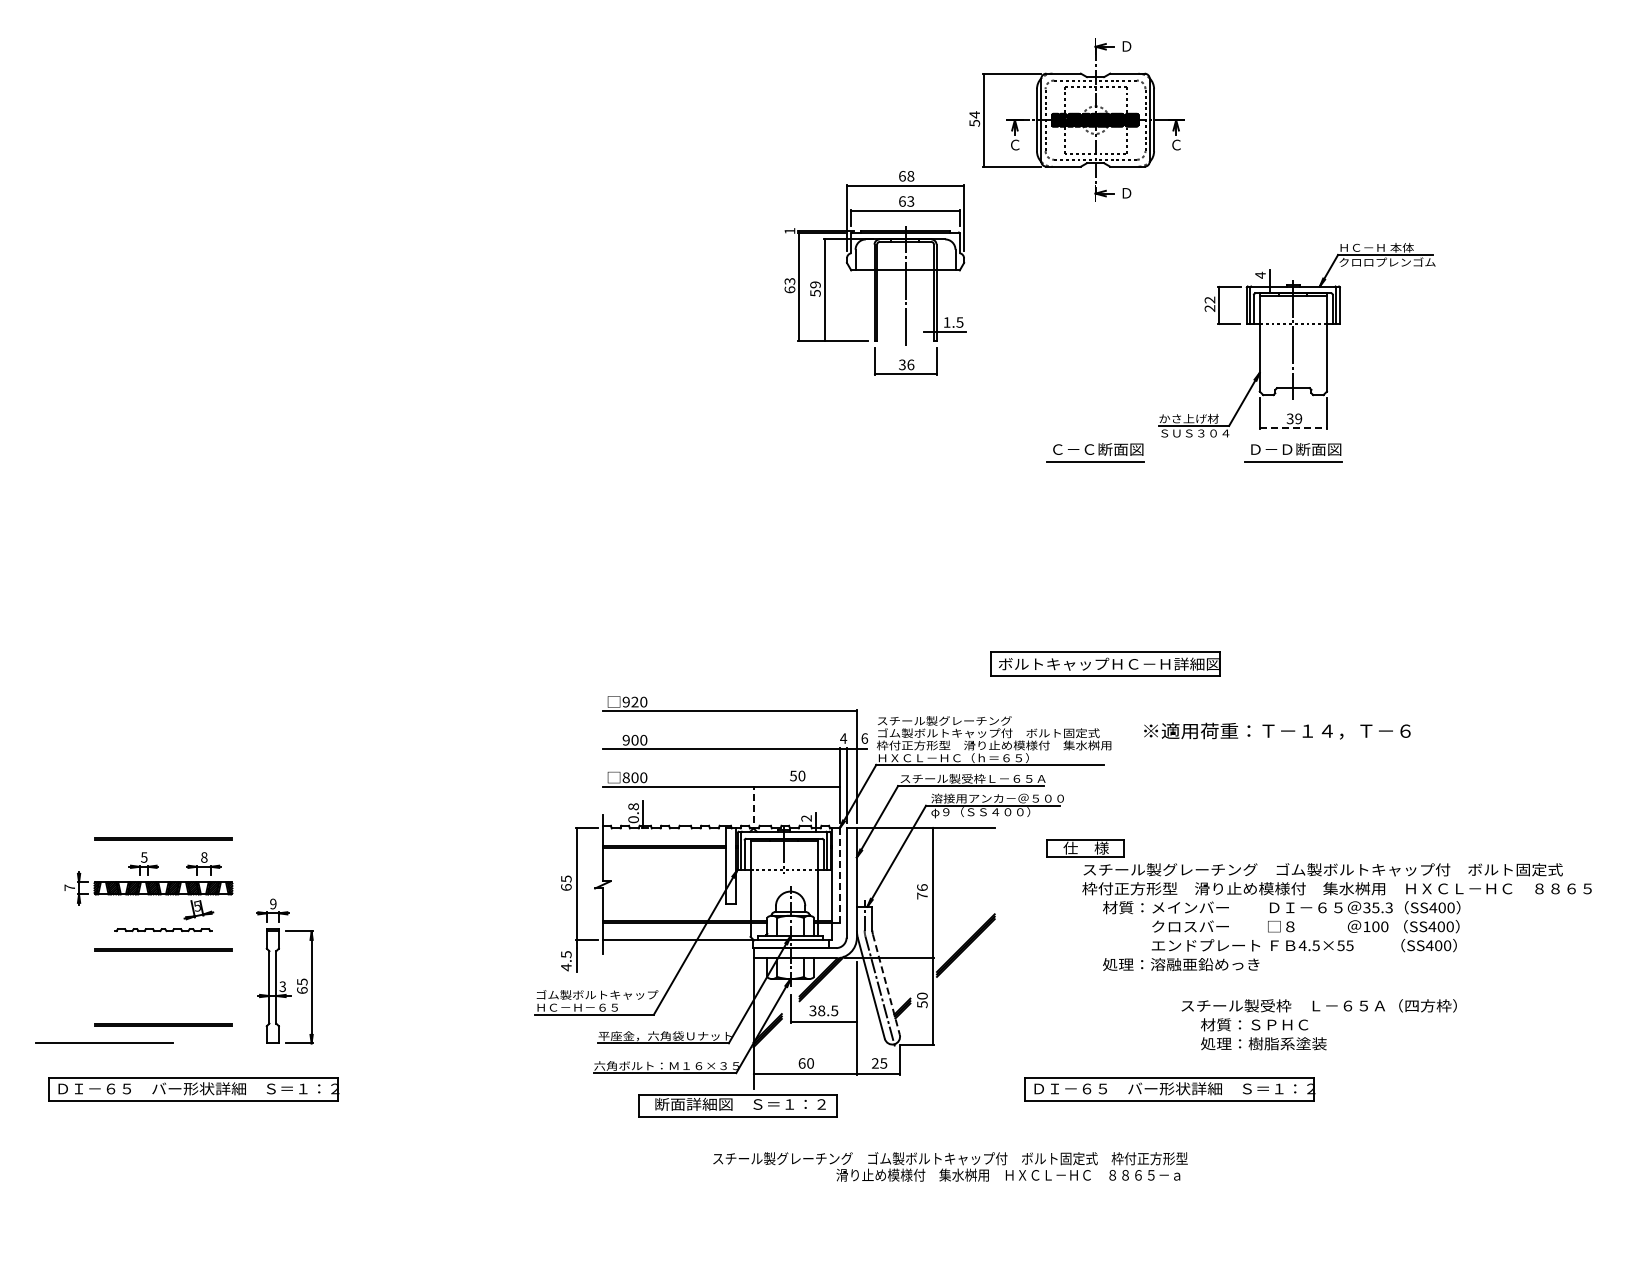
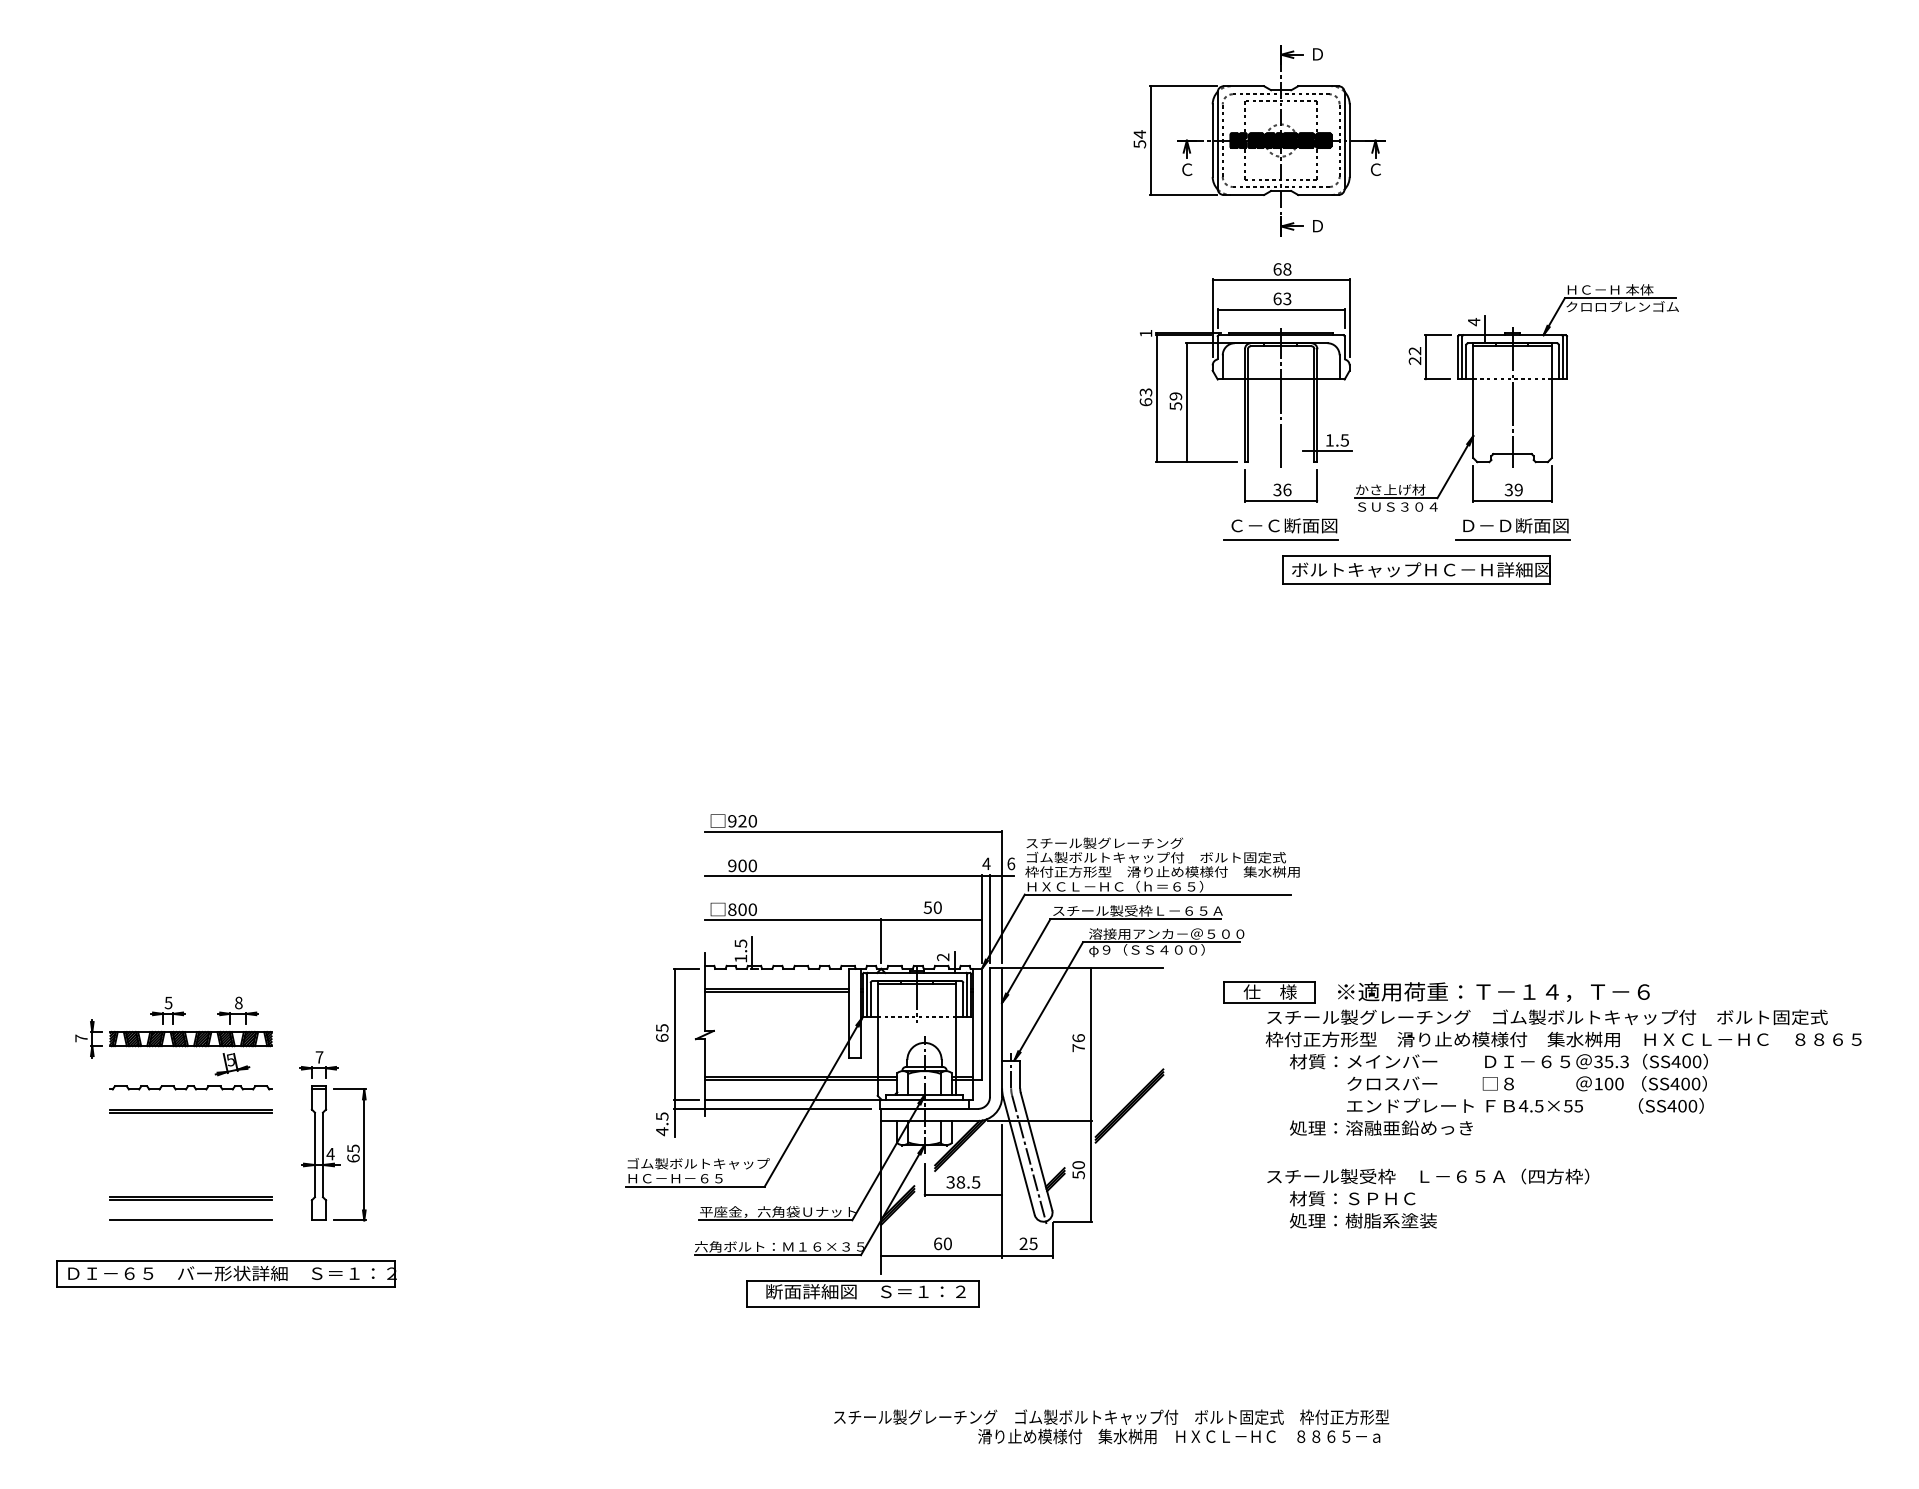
part: (875, 273) -> (1246, 383), moved
line: (1293, 428) -> (1512, 501), dashed -> solid
part: (1105, 663) -> (1416, 569), moved
text: (1277, 730) -> (1494, 991), moved
line: (753, 804) -> (881, 940), dashed -> solid
text: (633, 813) -> (740, 951), 0.8 -> 1.5
line: (163, 838) -> (191, 980), removed
line: (839, 876) -> (981, 1025), dashed -> solid
text: (273, 903) -> (319, 1056), 9 -> 7
part: (163, 929) -> (191, 1087), size x1.43
line: (659, 948) -> (771, 1109), added
line: (886, 984) -> (1036, 1151), dashed -> solid
text: (282, 986) -> (330, 1153), 3 -> 4
text: (1318, 1024) -> (1427, 1198), moved
line: (104, 1042) -> (191, 1219), moved
part: (1169, 1089) -> (1367, 1274), removed
text: (950, 1166) -> (1111, 1426), moved

